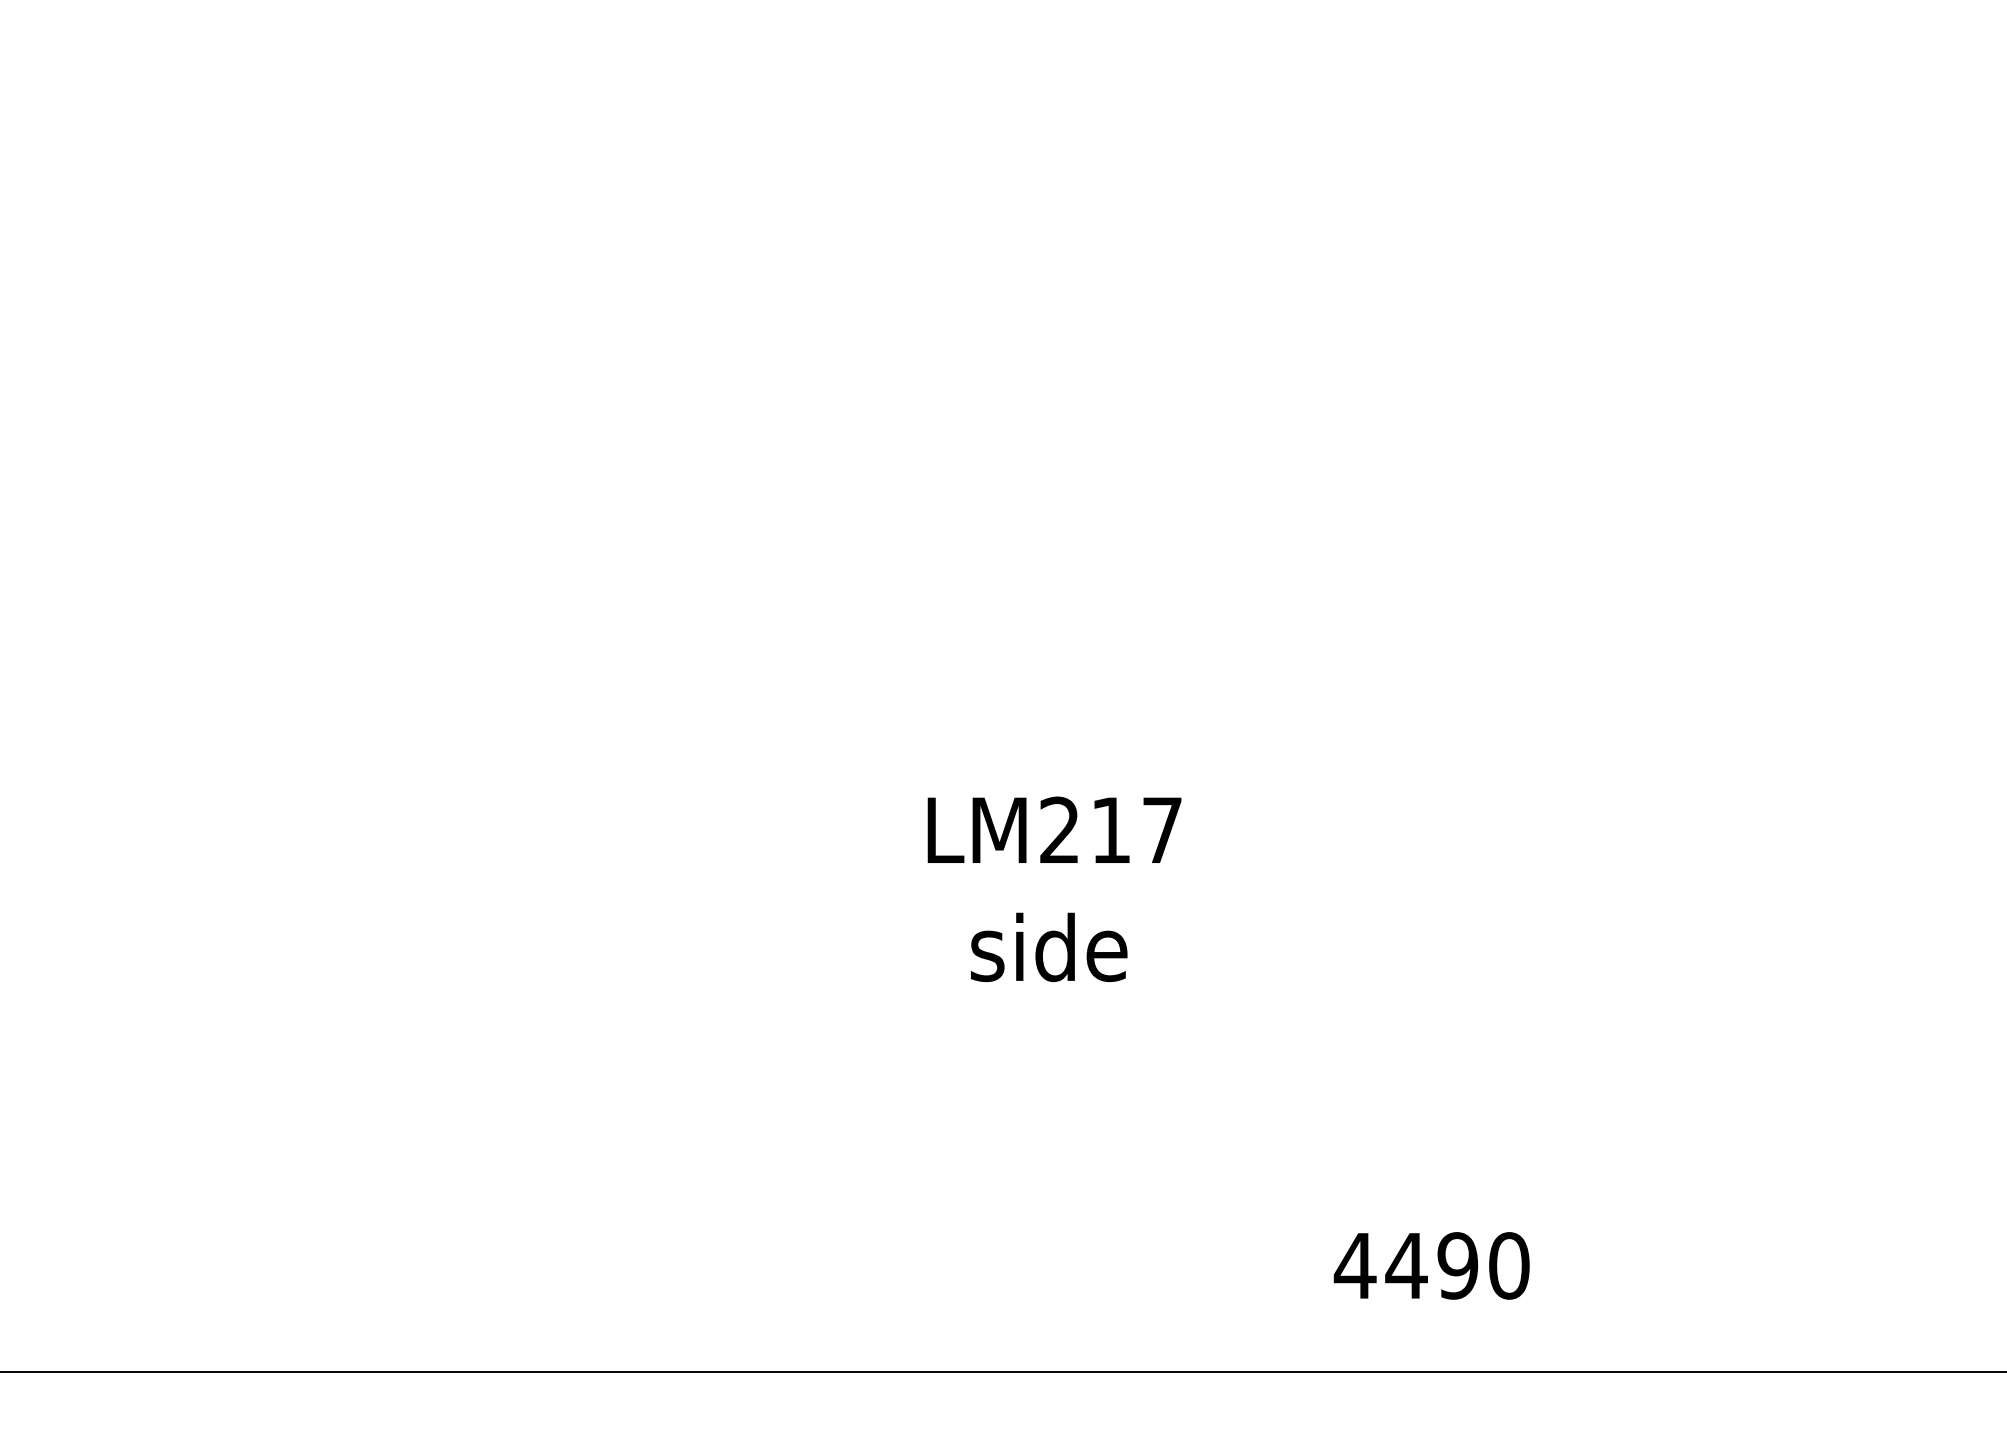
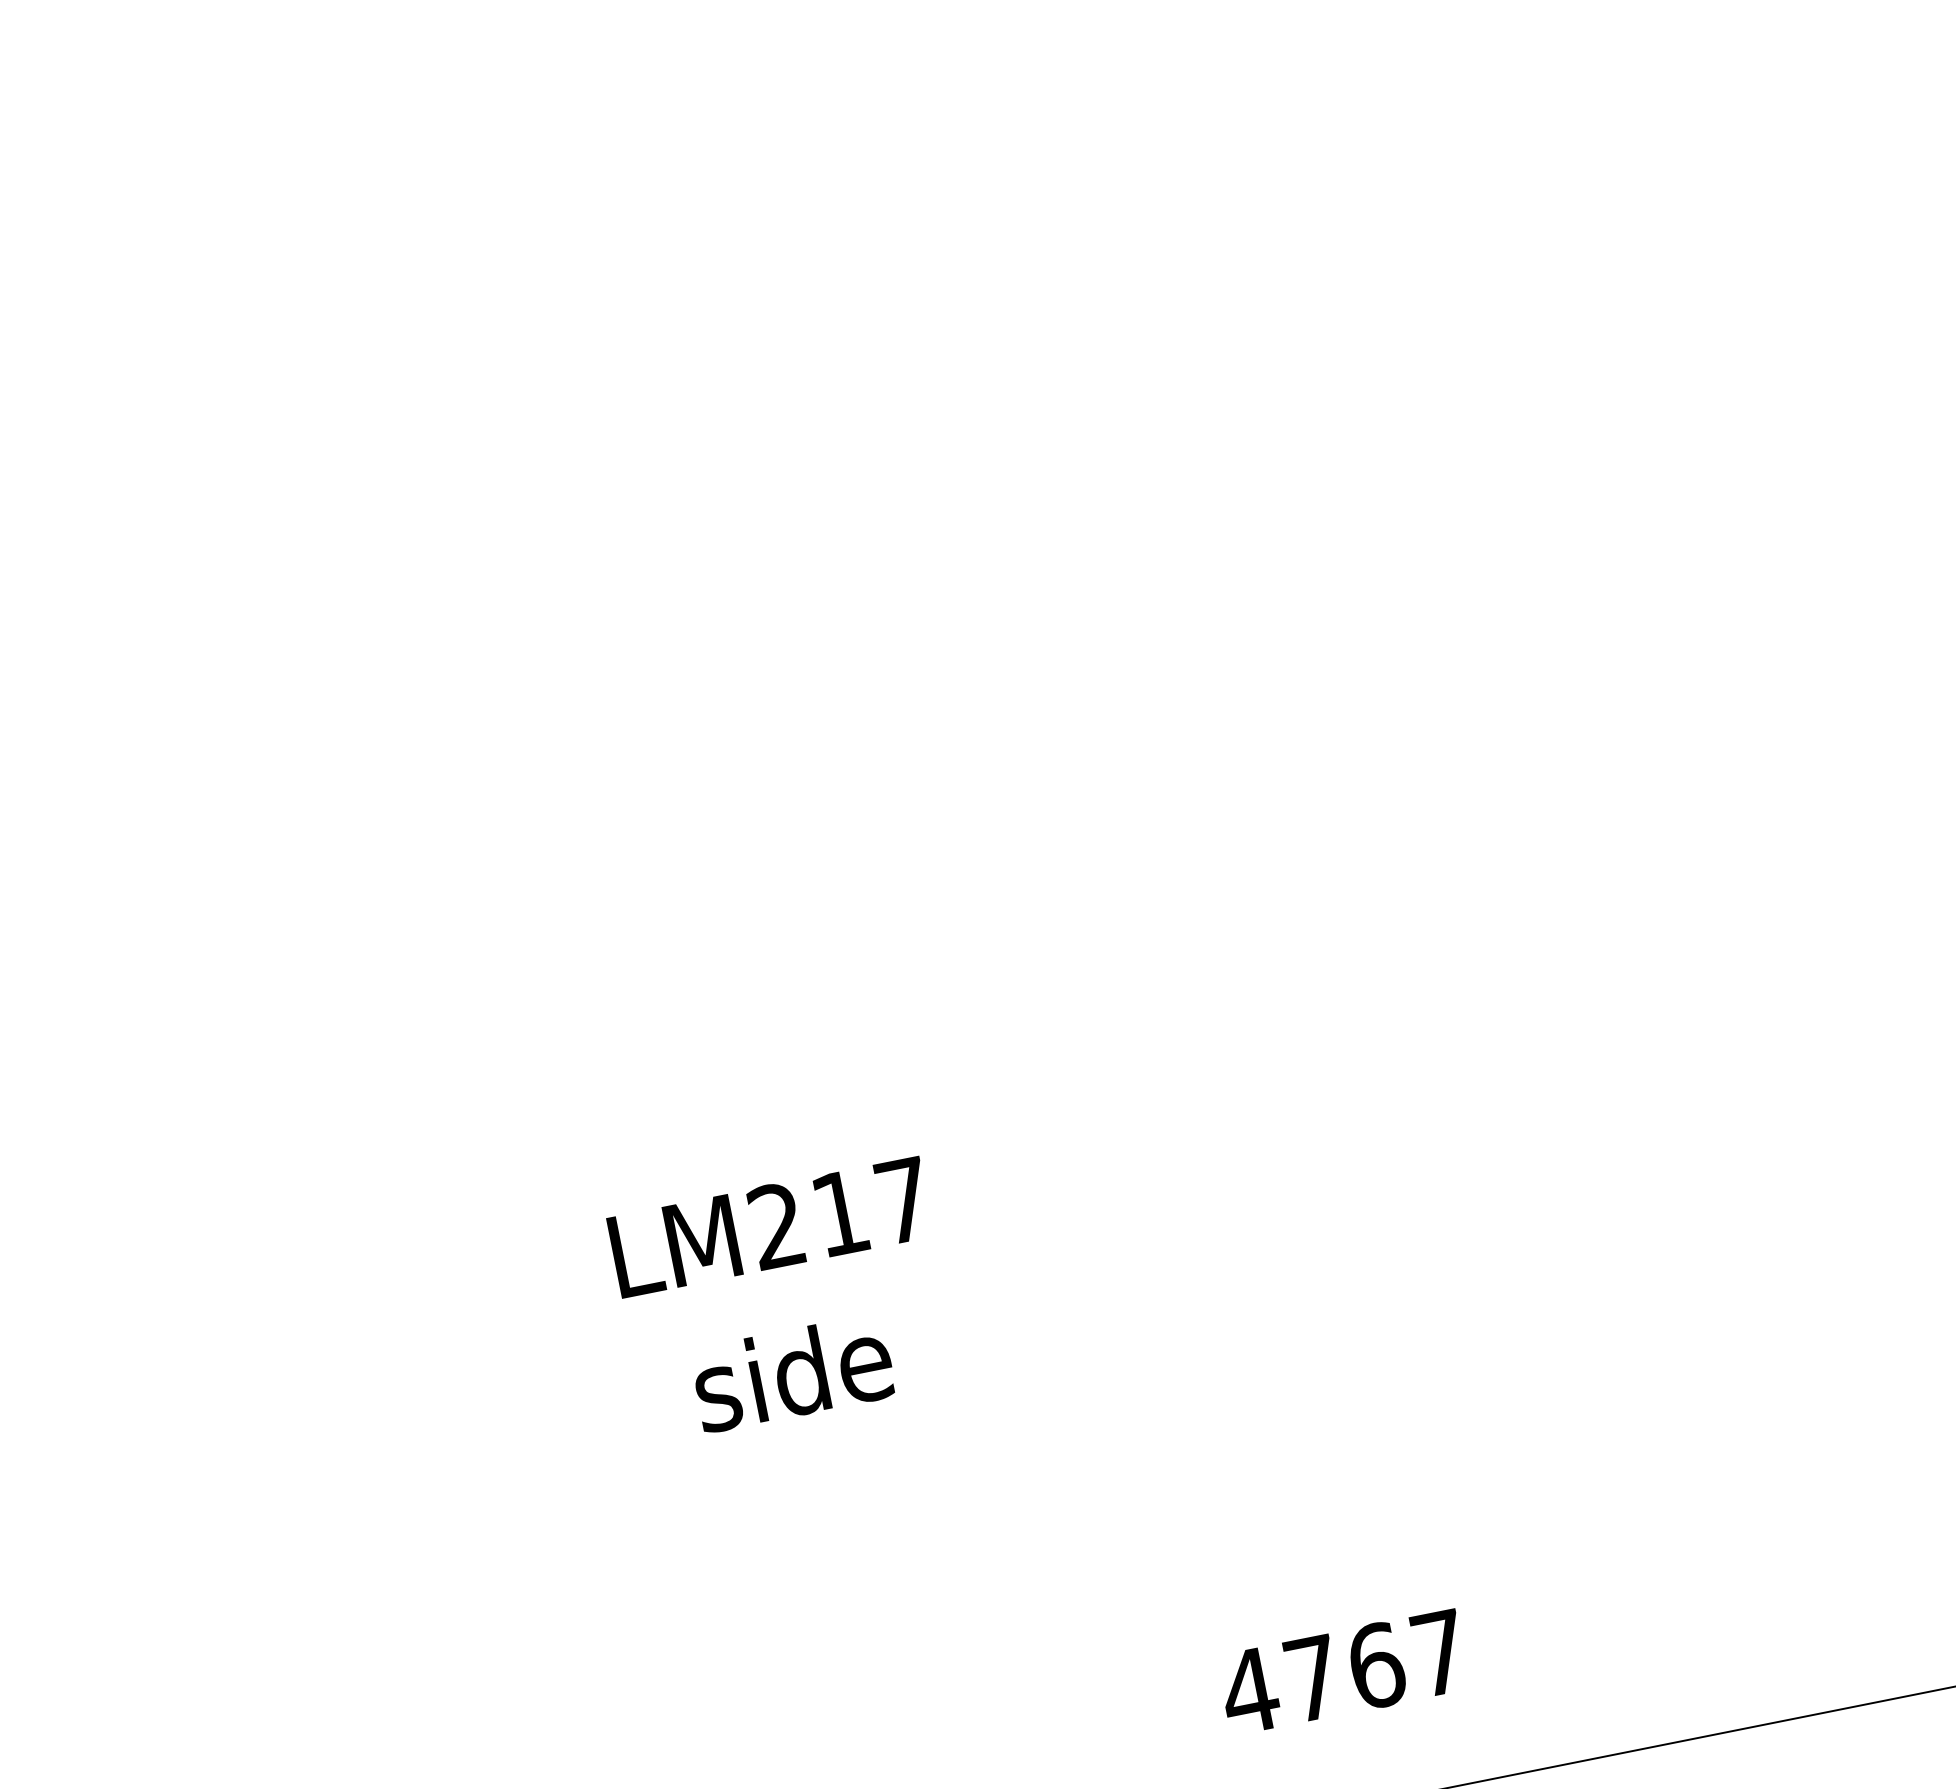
text: (1457, 1265) -> (1375, 1665), 4490 -> 4767

